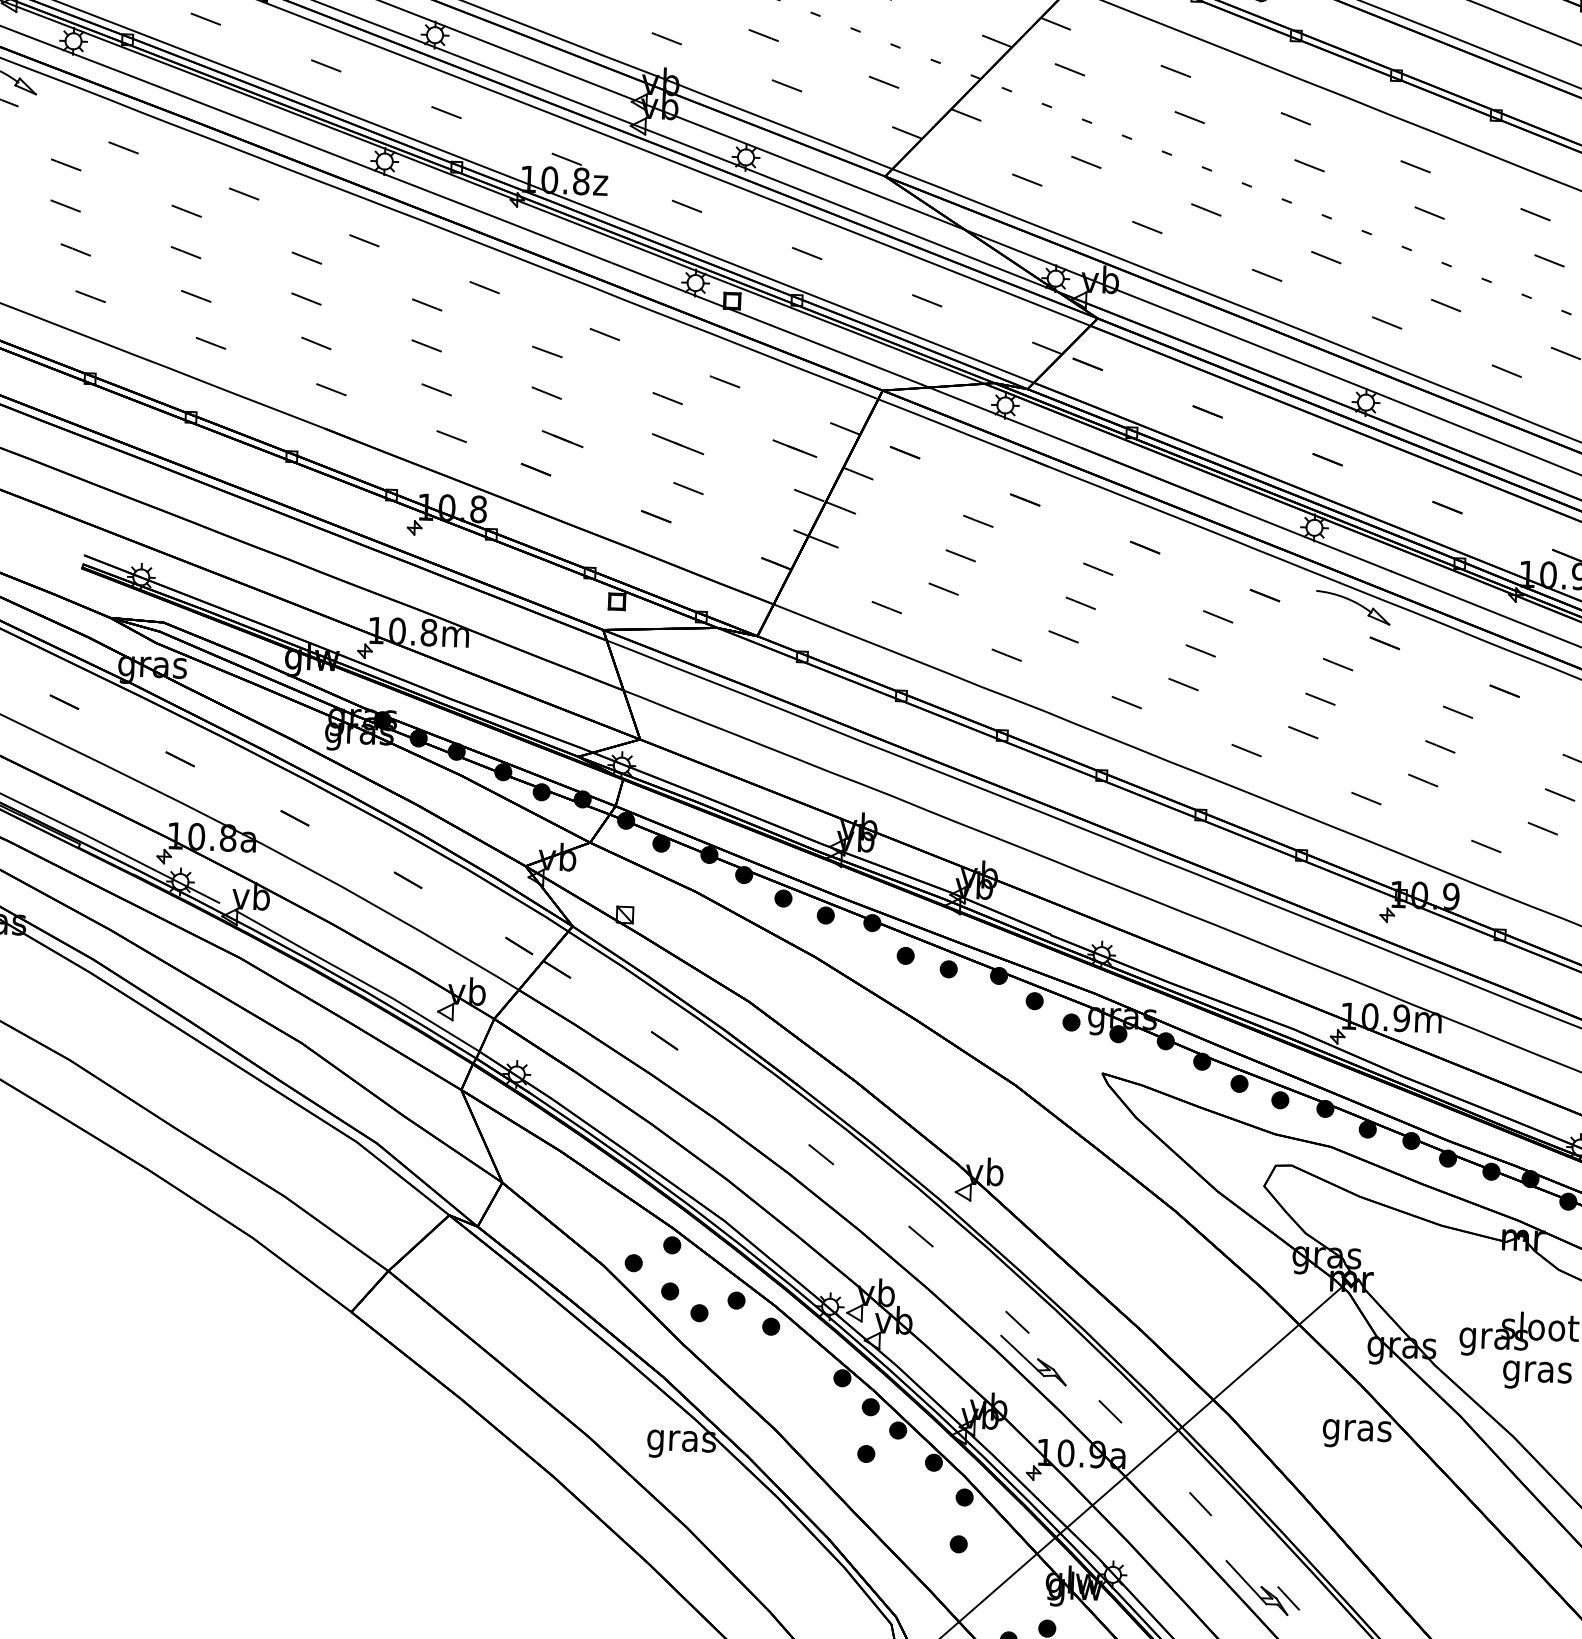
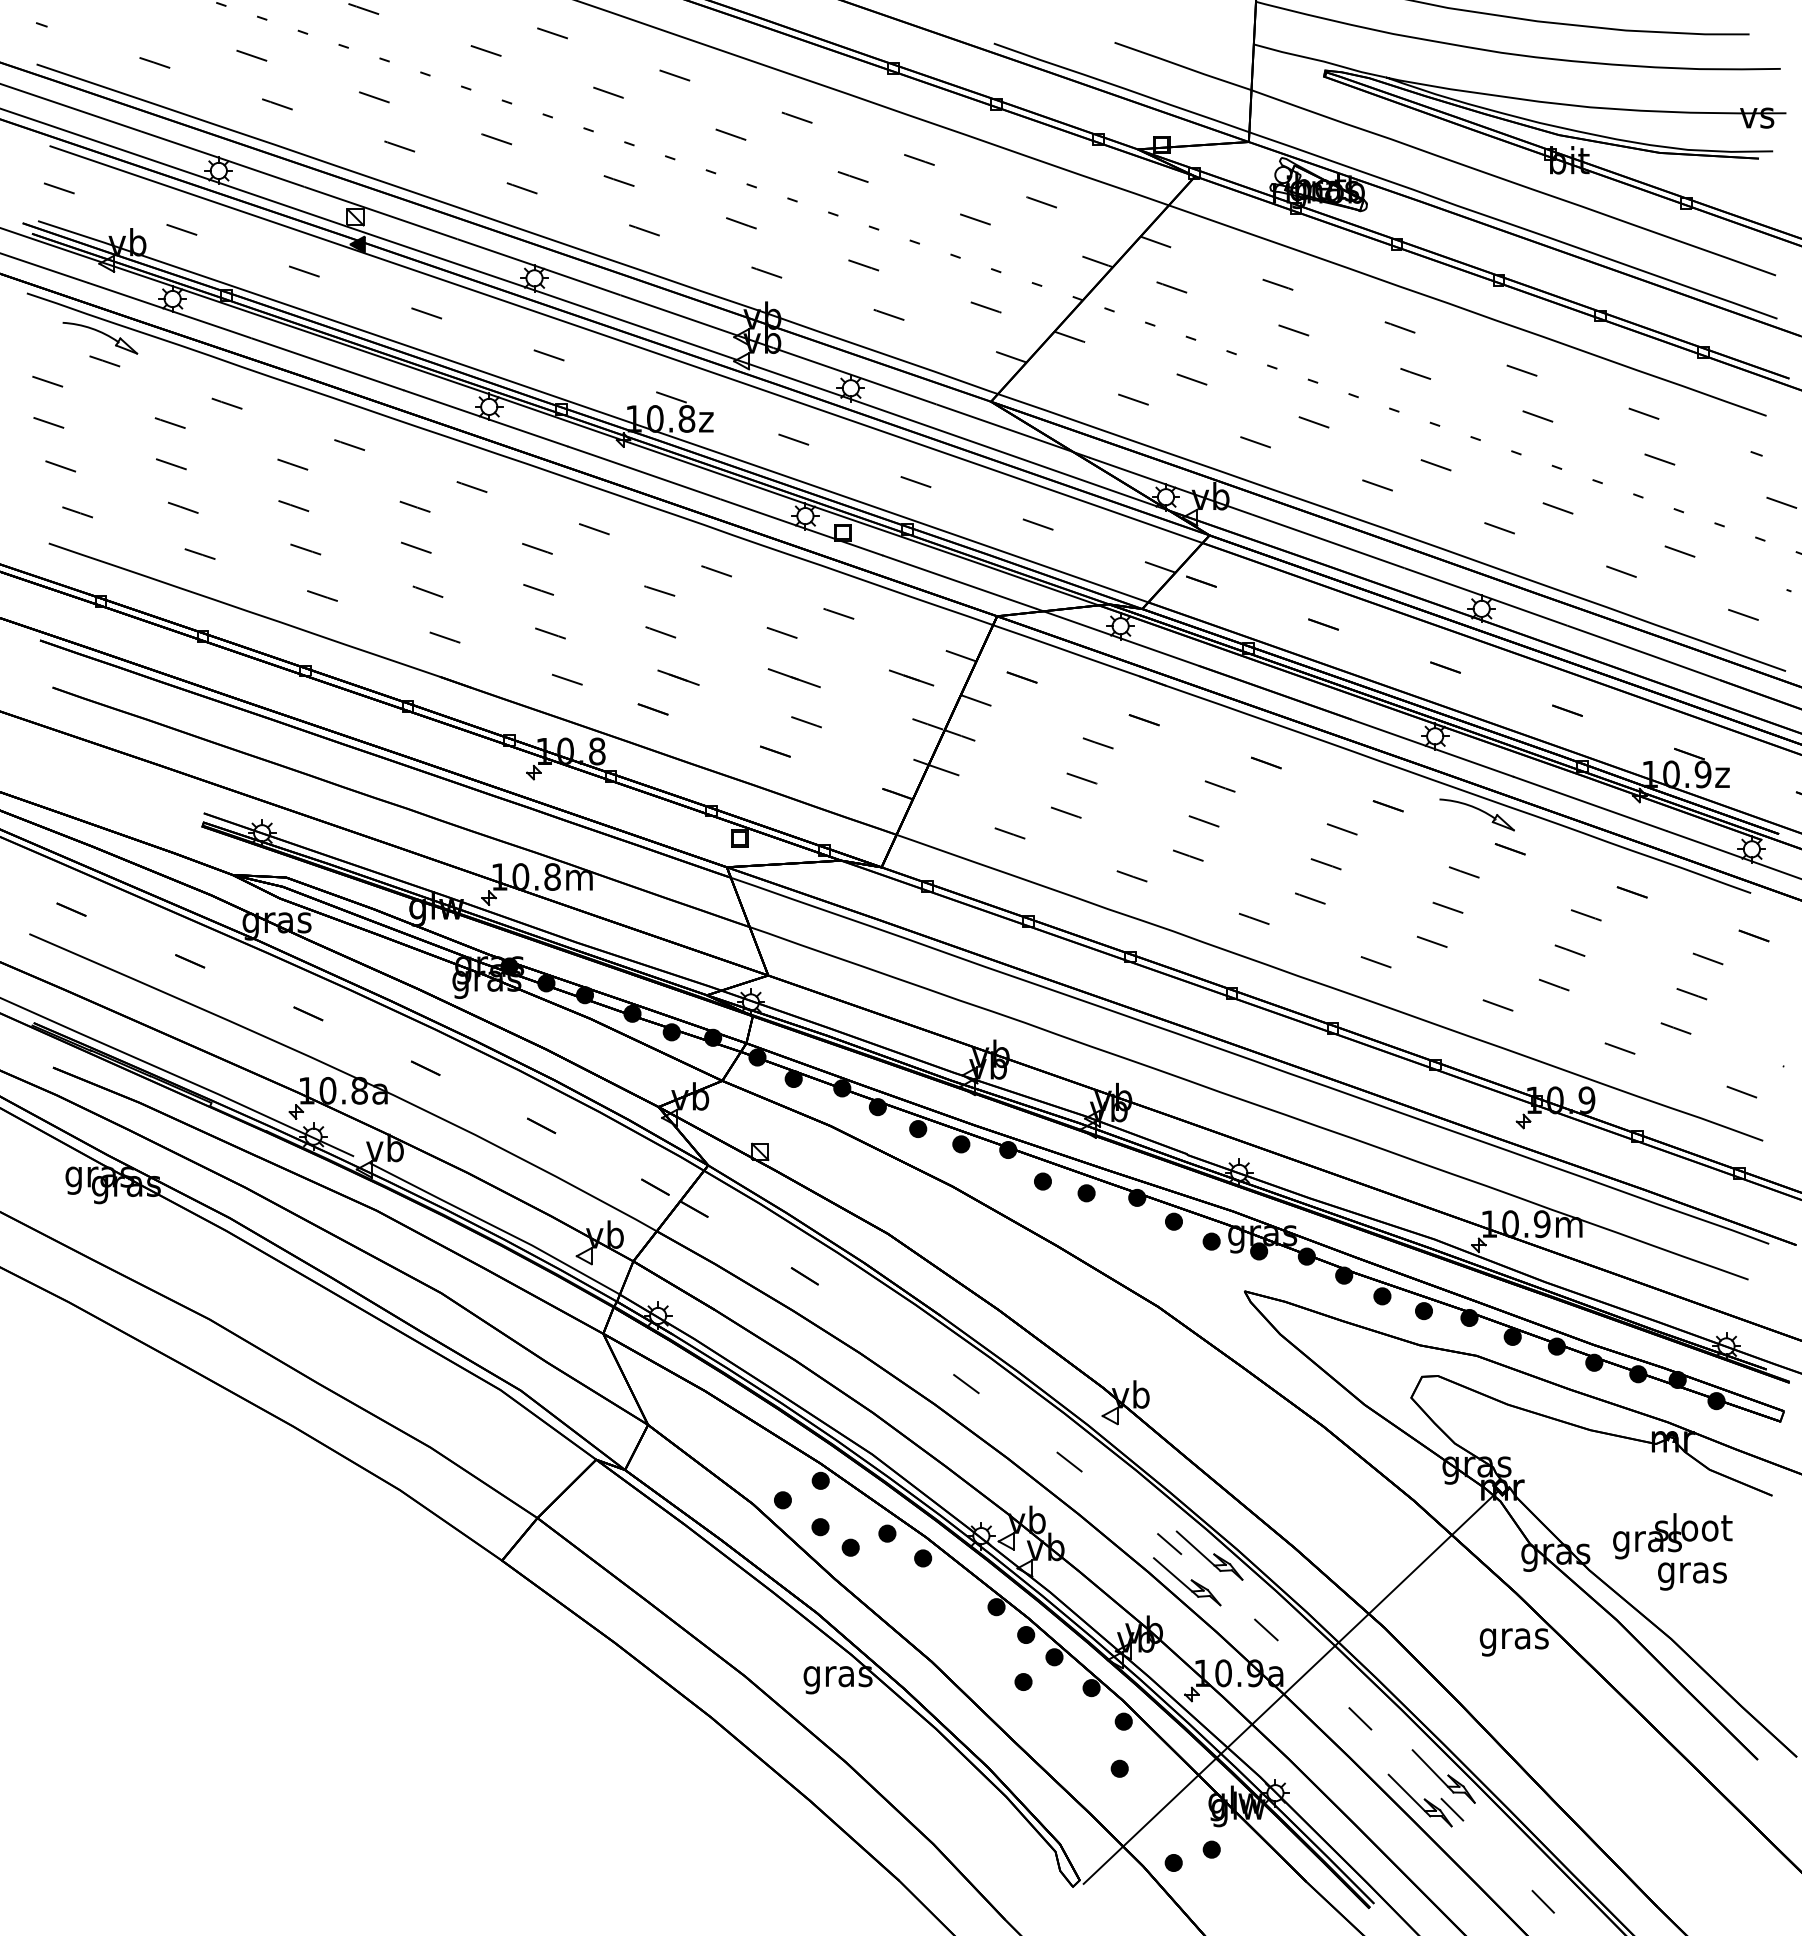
part: (1056, 1335) -> (1209, 1555), added
part: (1281, 1564) -> (1443, 1776), added

